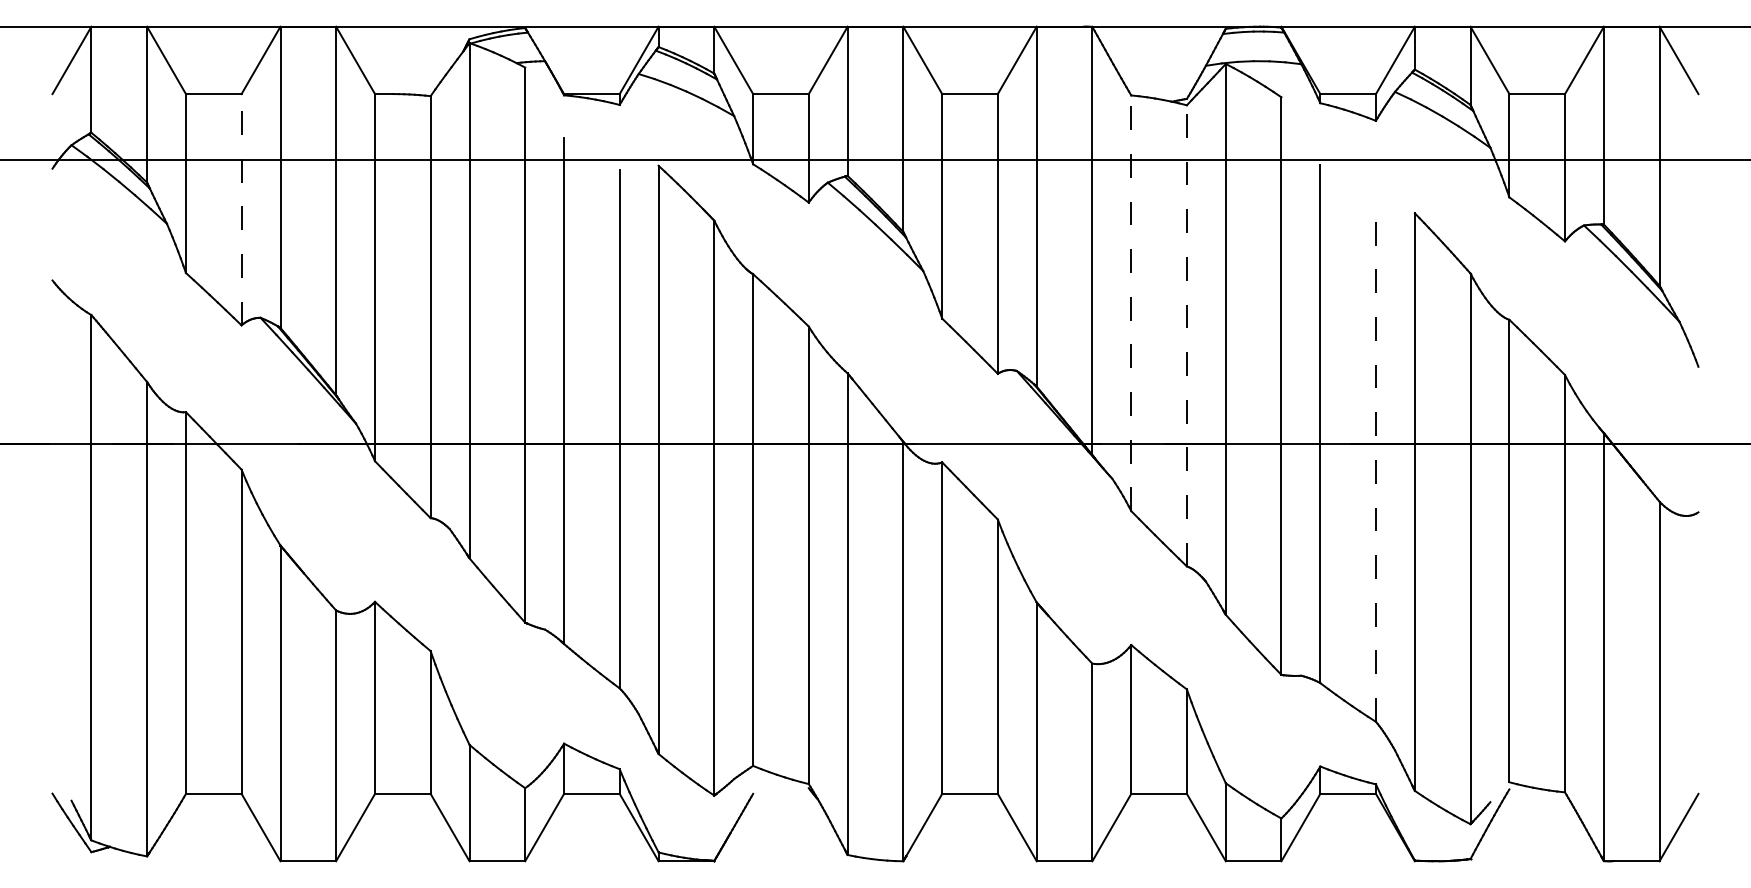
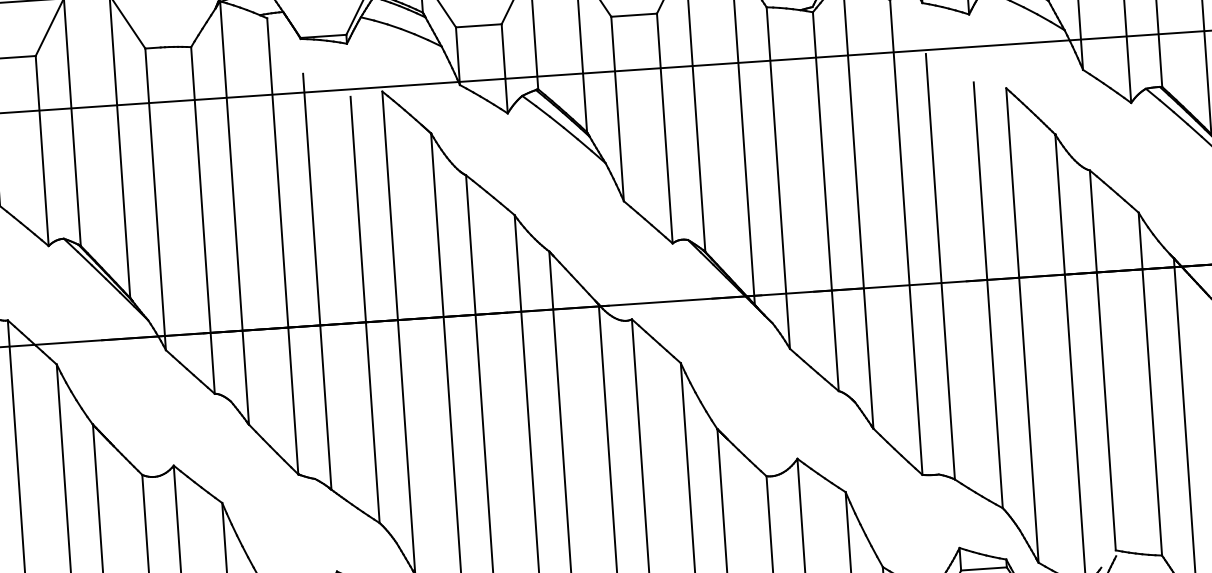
line: (241, 209) -> (42, 150), dashed -> solid
line: (1131, 303) -> (778, 178), dashed -> solid
line: (1186, 335) -> (825, 201), dashed -> solid
line: (1375, 462) -> (987, 295), dashed -> solid

